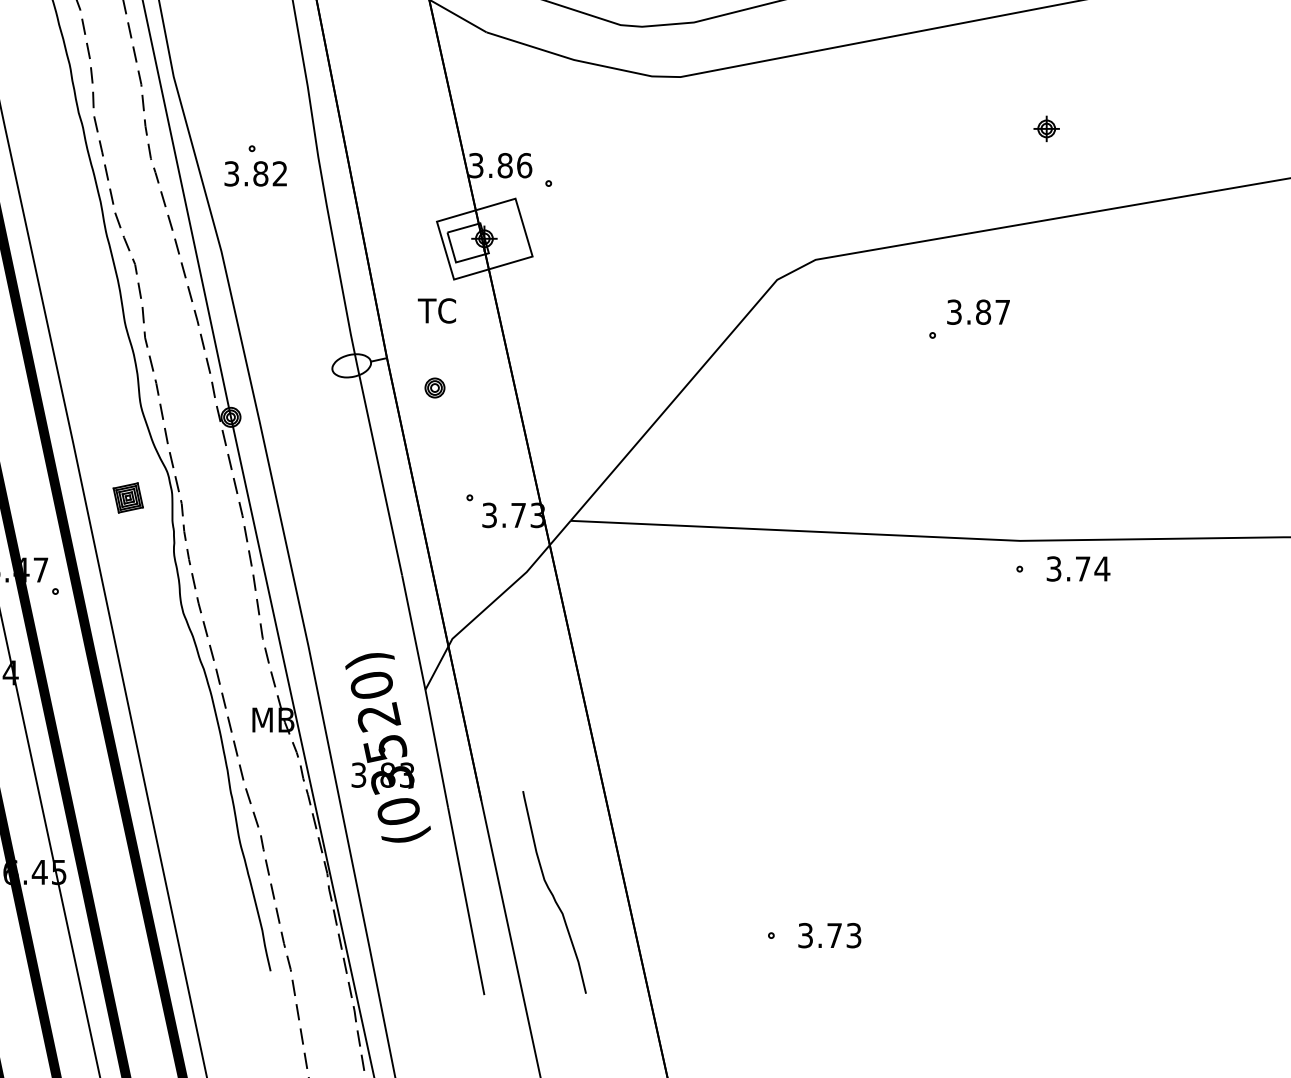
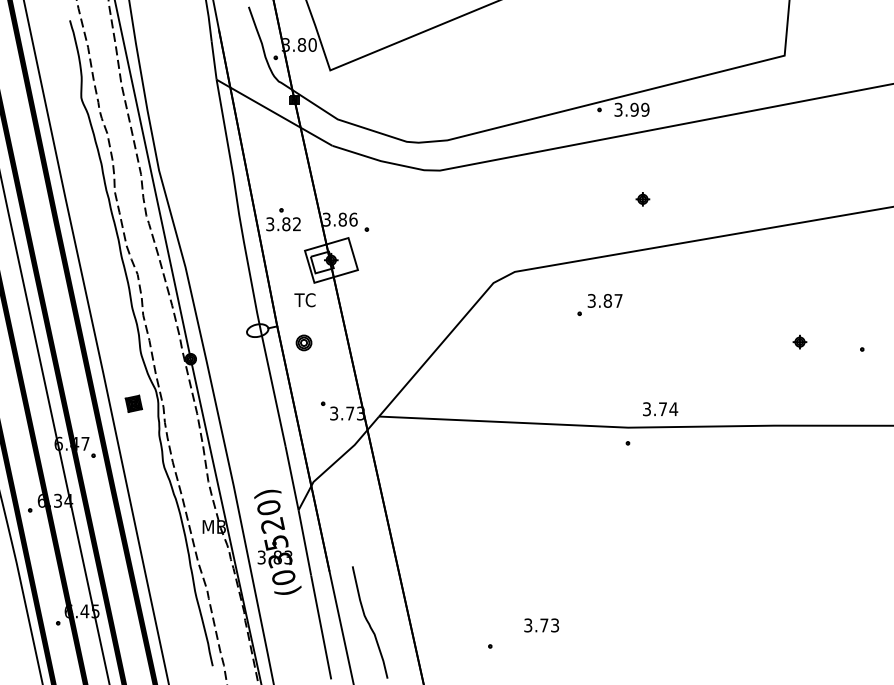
part: (255, 165) -> (283, 219), moved
part: (434, 387) -> (303, 342), size x1.4
text: (1078, 569) -> (660, 409), moved
text: (829, 935) -> (541, 625), moved

